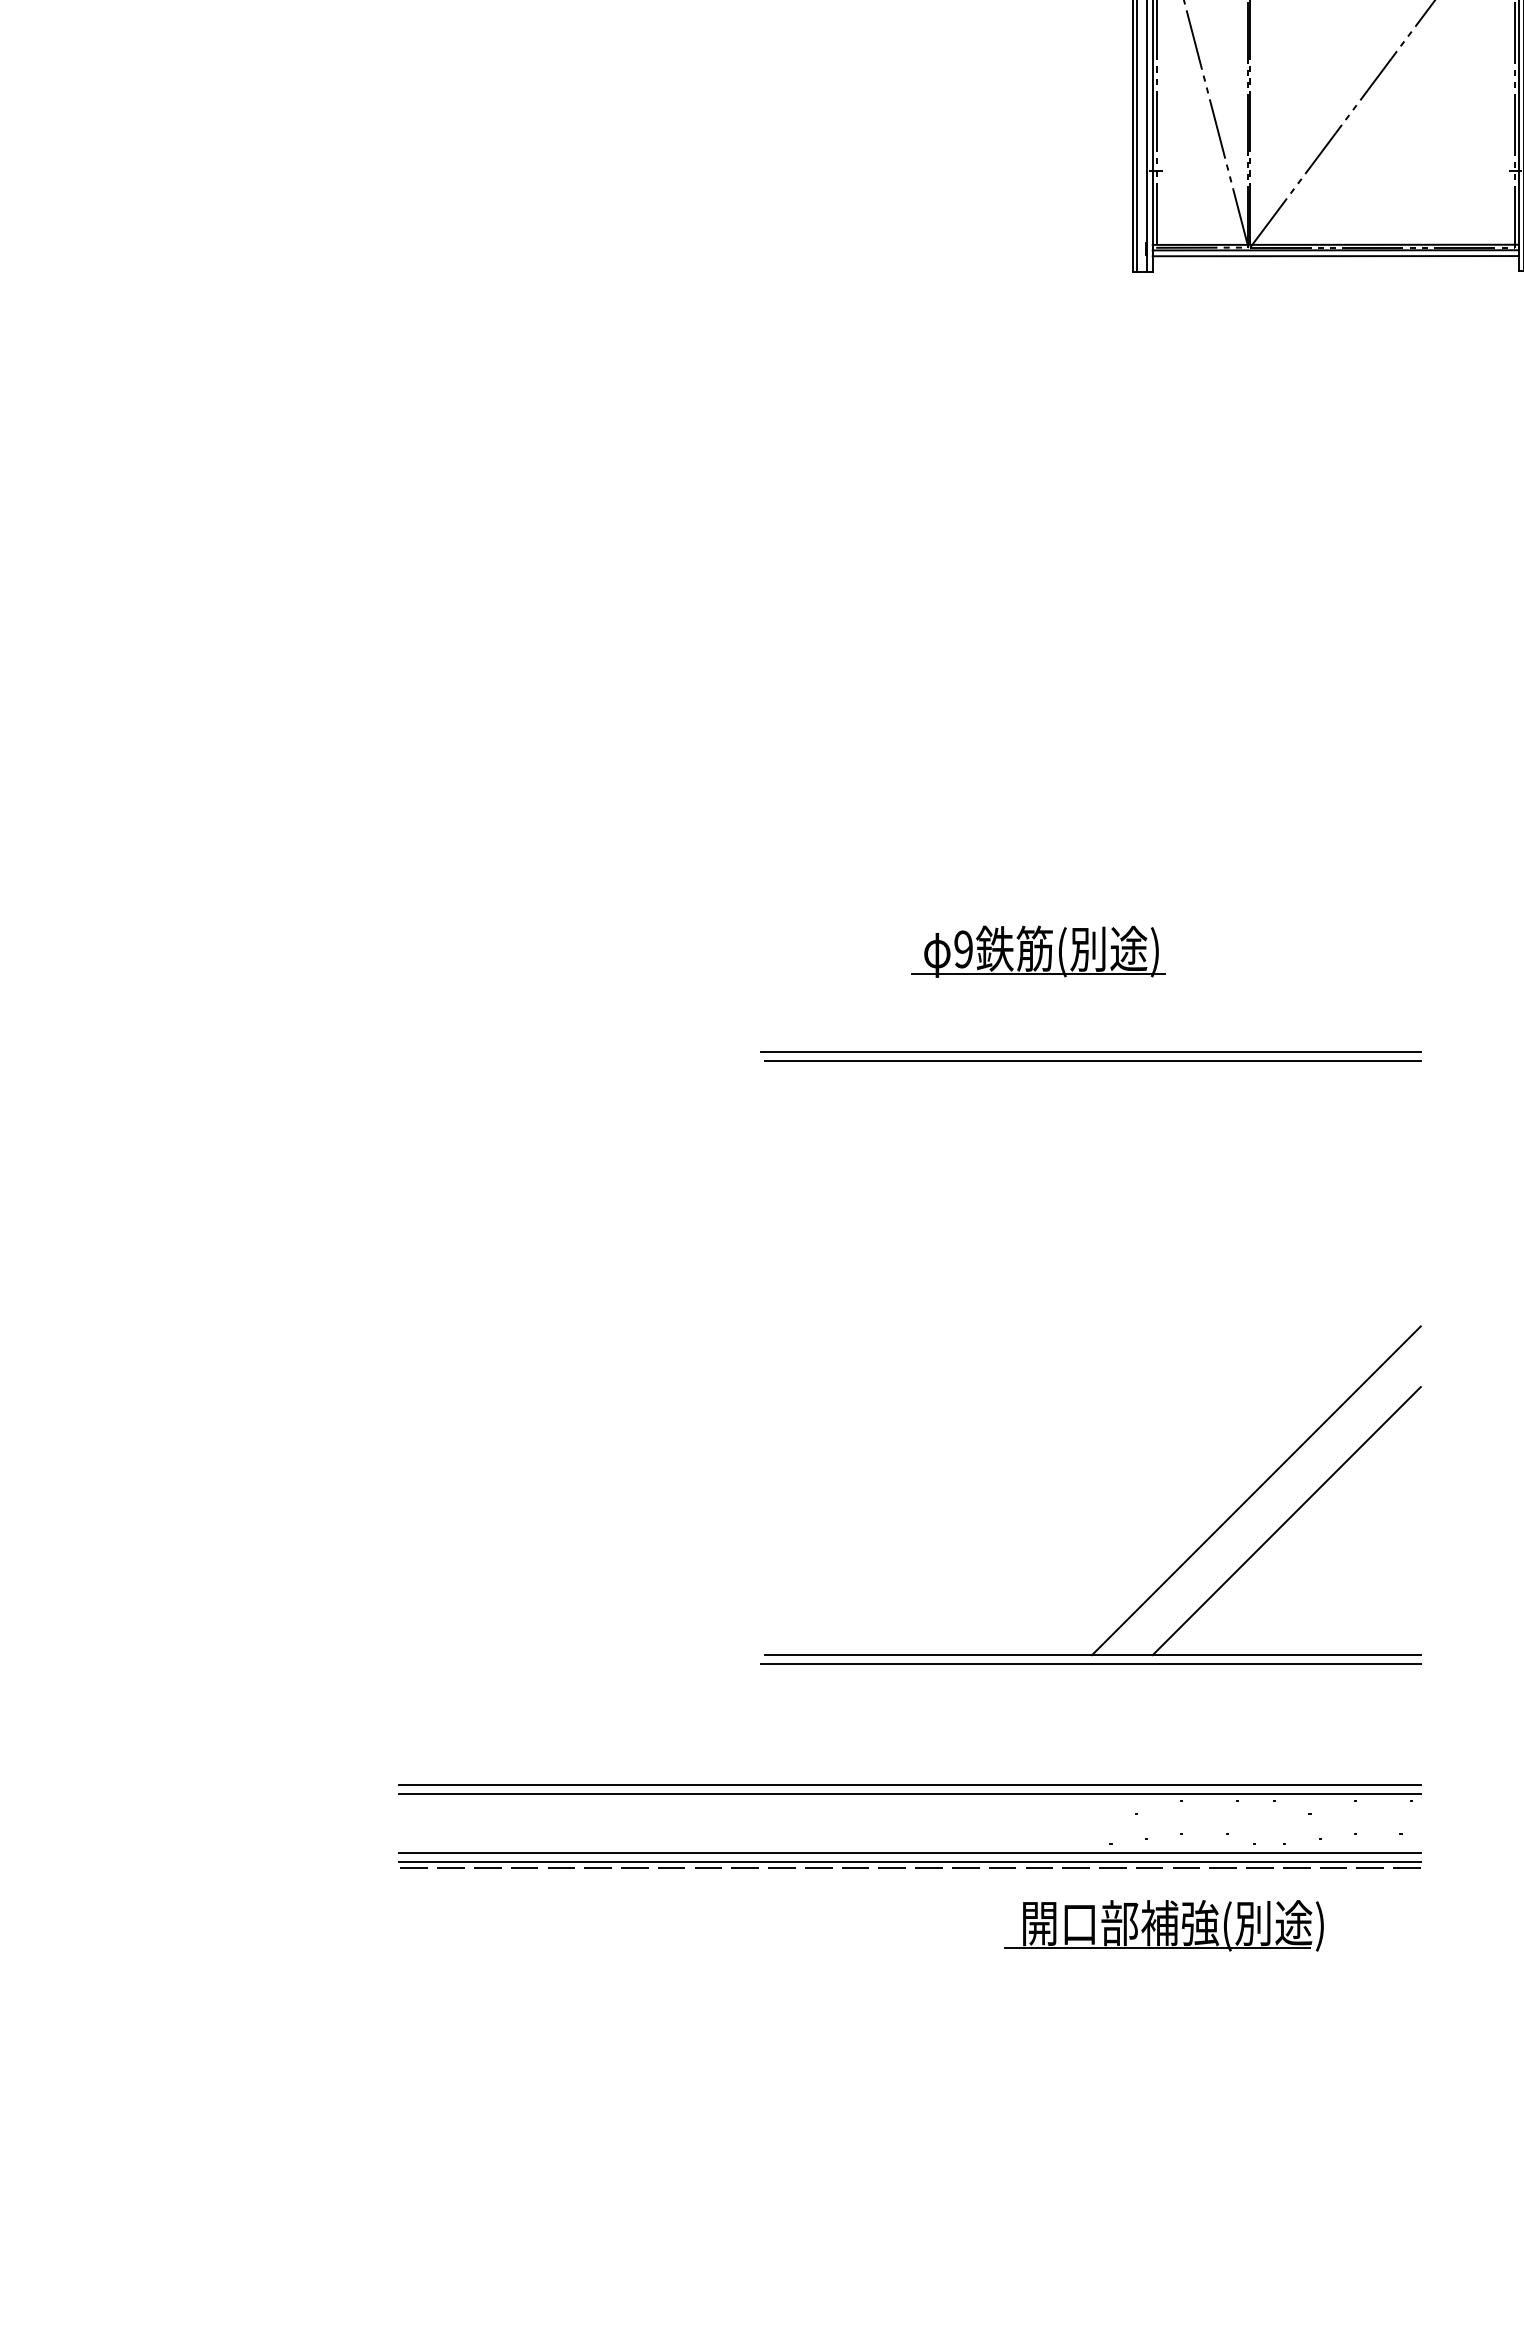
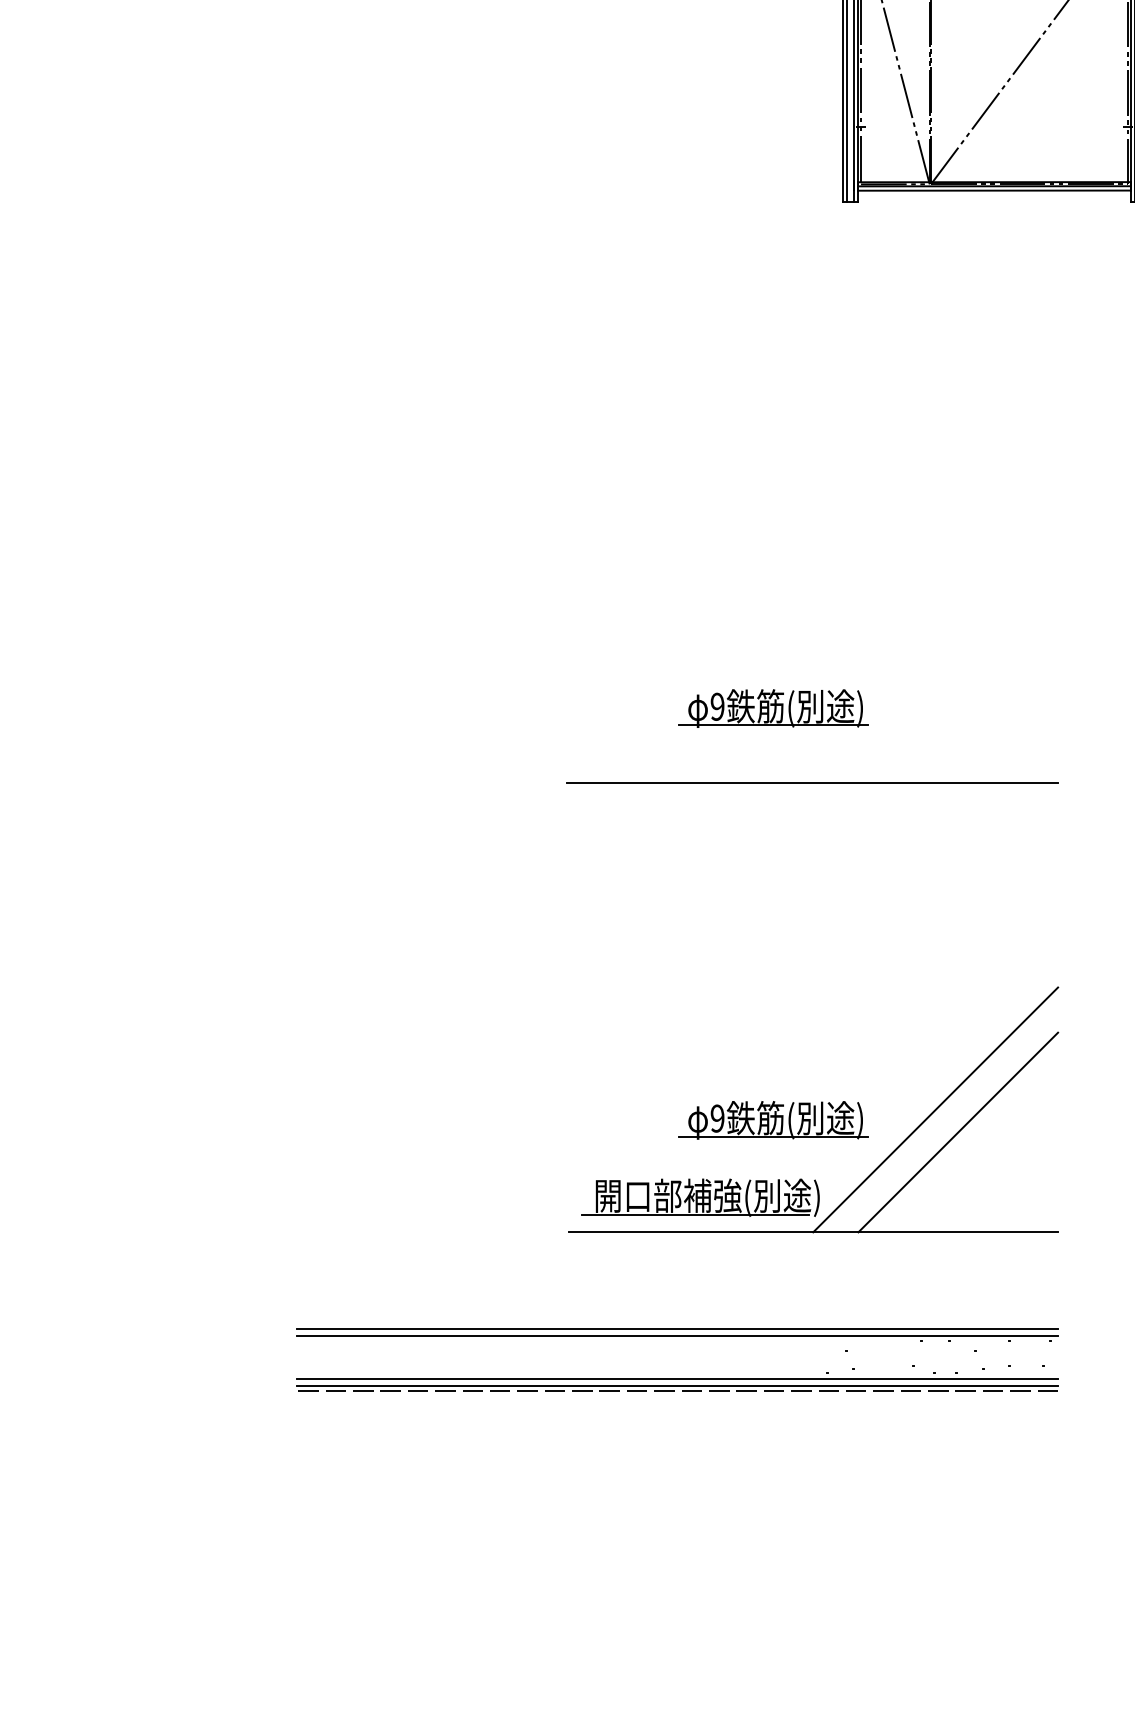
line: (1092, 1060) -> (813, 789), removed
part: (1038, 1504) -> (773, 1120), added
line: (1090, 1664) -> (812, 1239), removed
part: (1163, 1925) -> (700, 1197), moved

